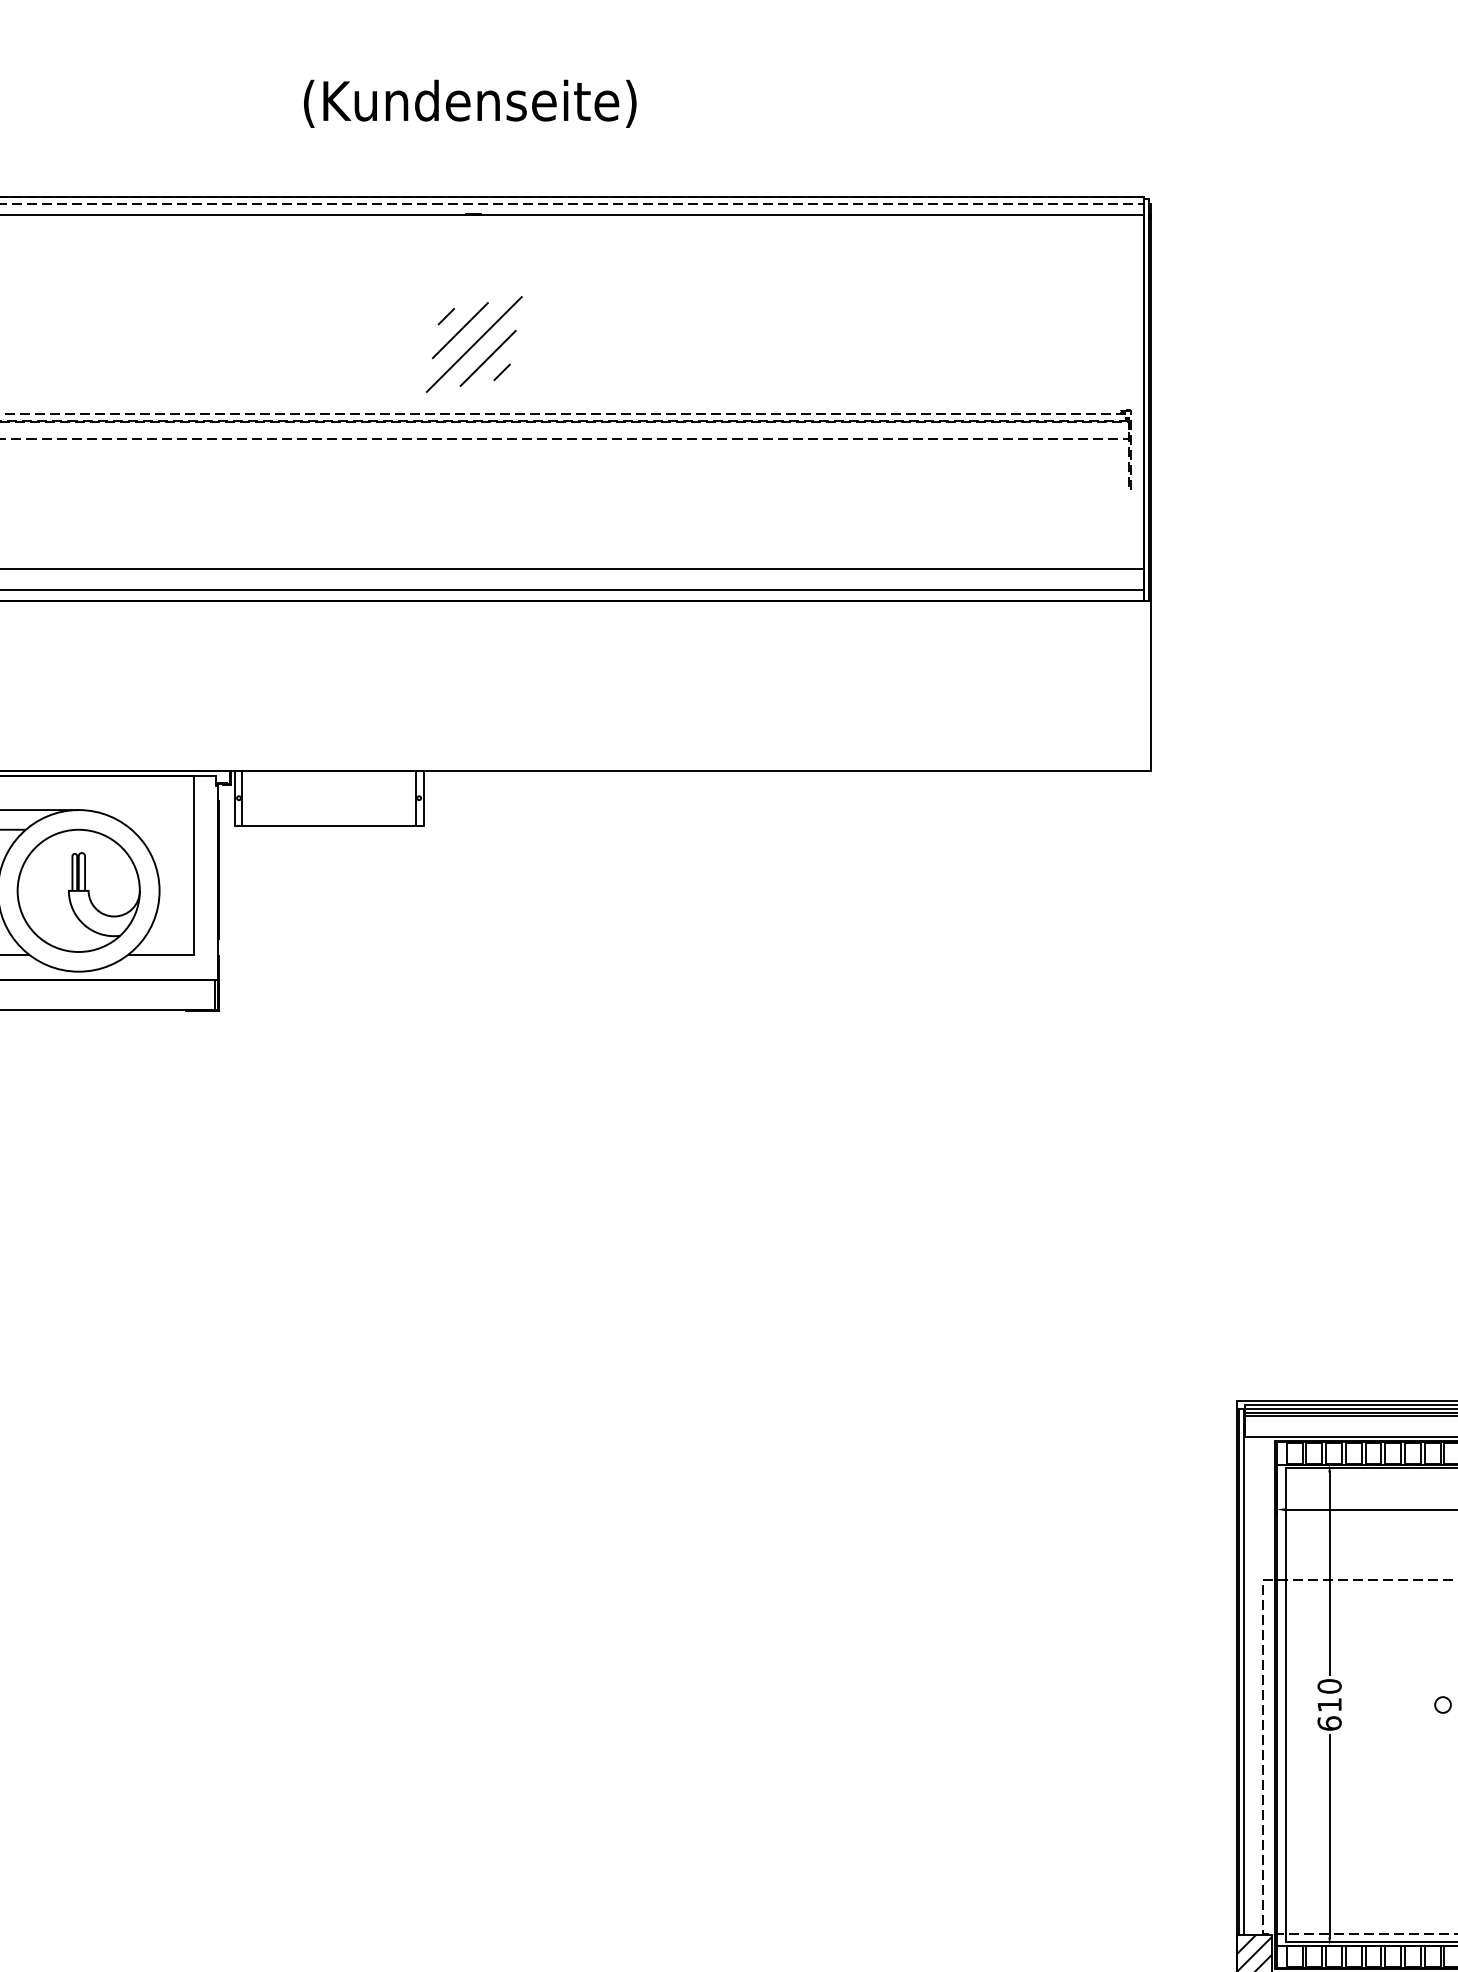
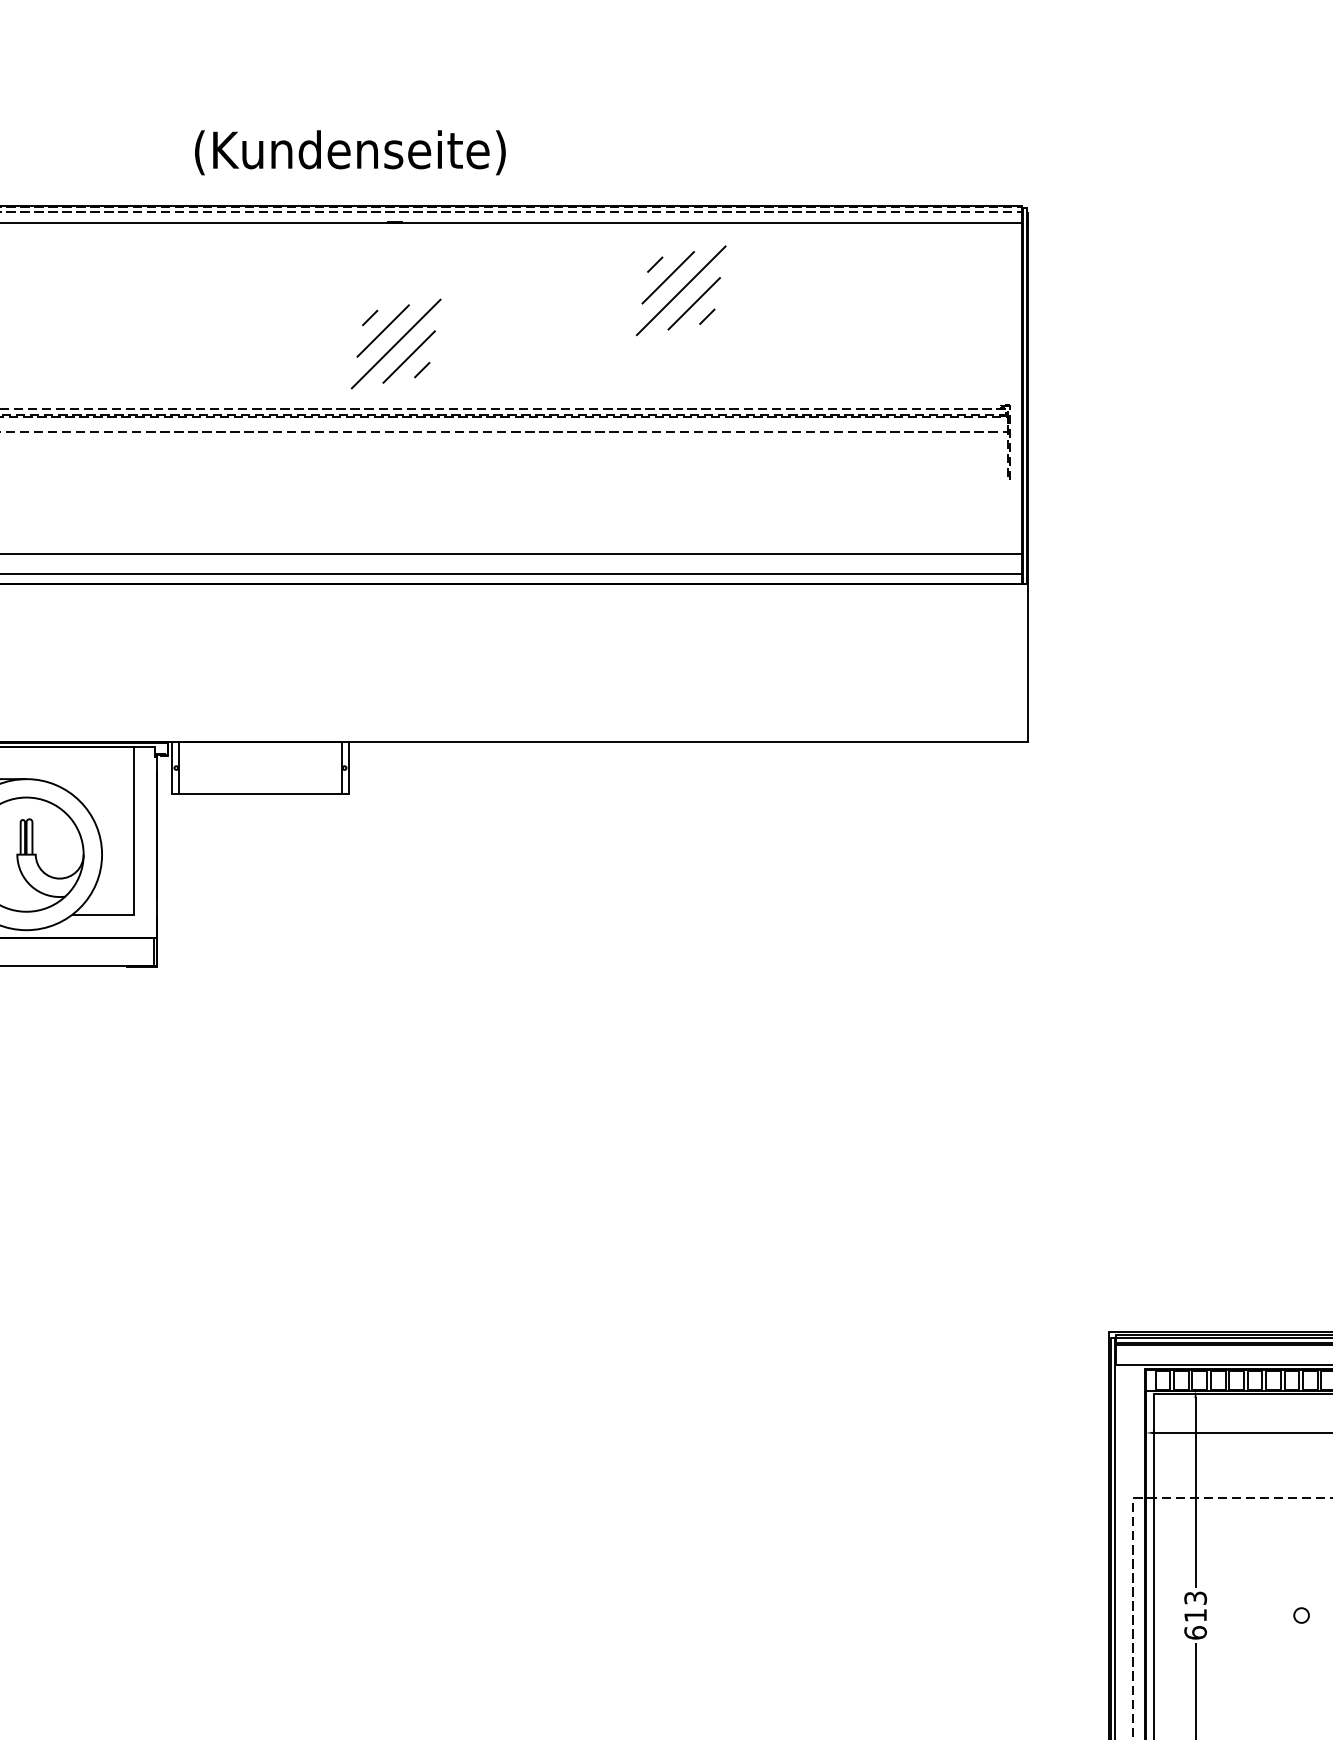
text: (470, 103) -> (350, 152), moved
part: (778, 287) -> (680, 290), added
text: (1329, 1686) -> (1195, 1598), 610 -> 613

